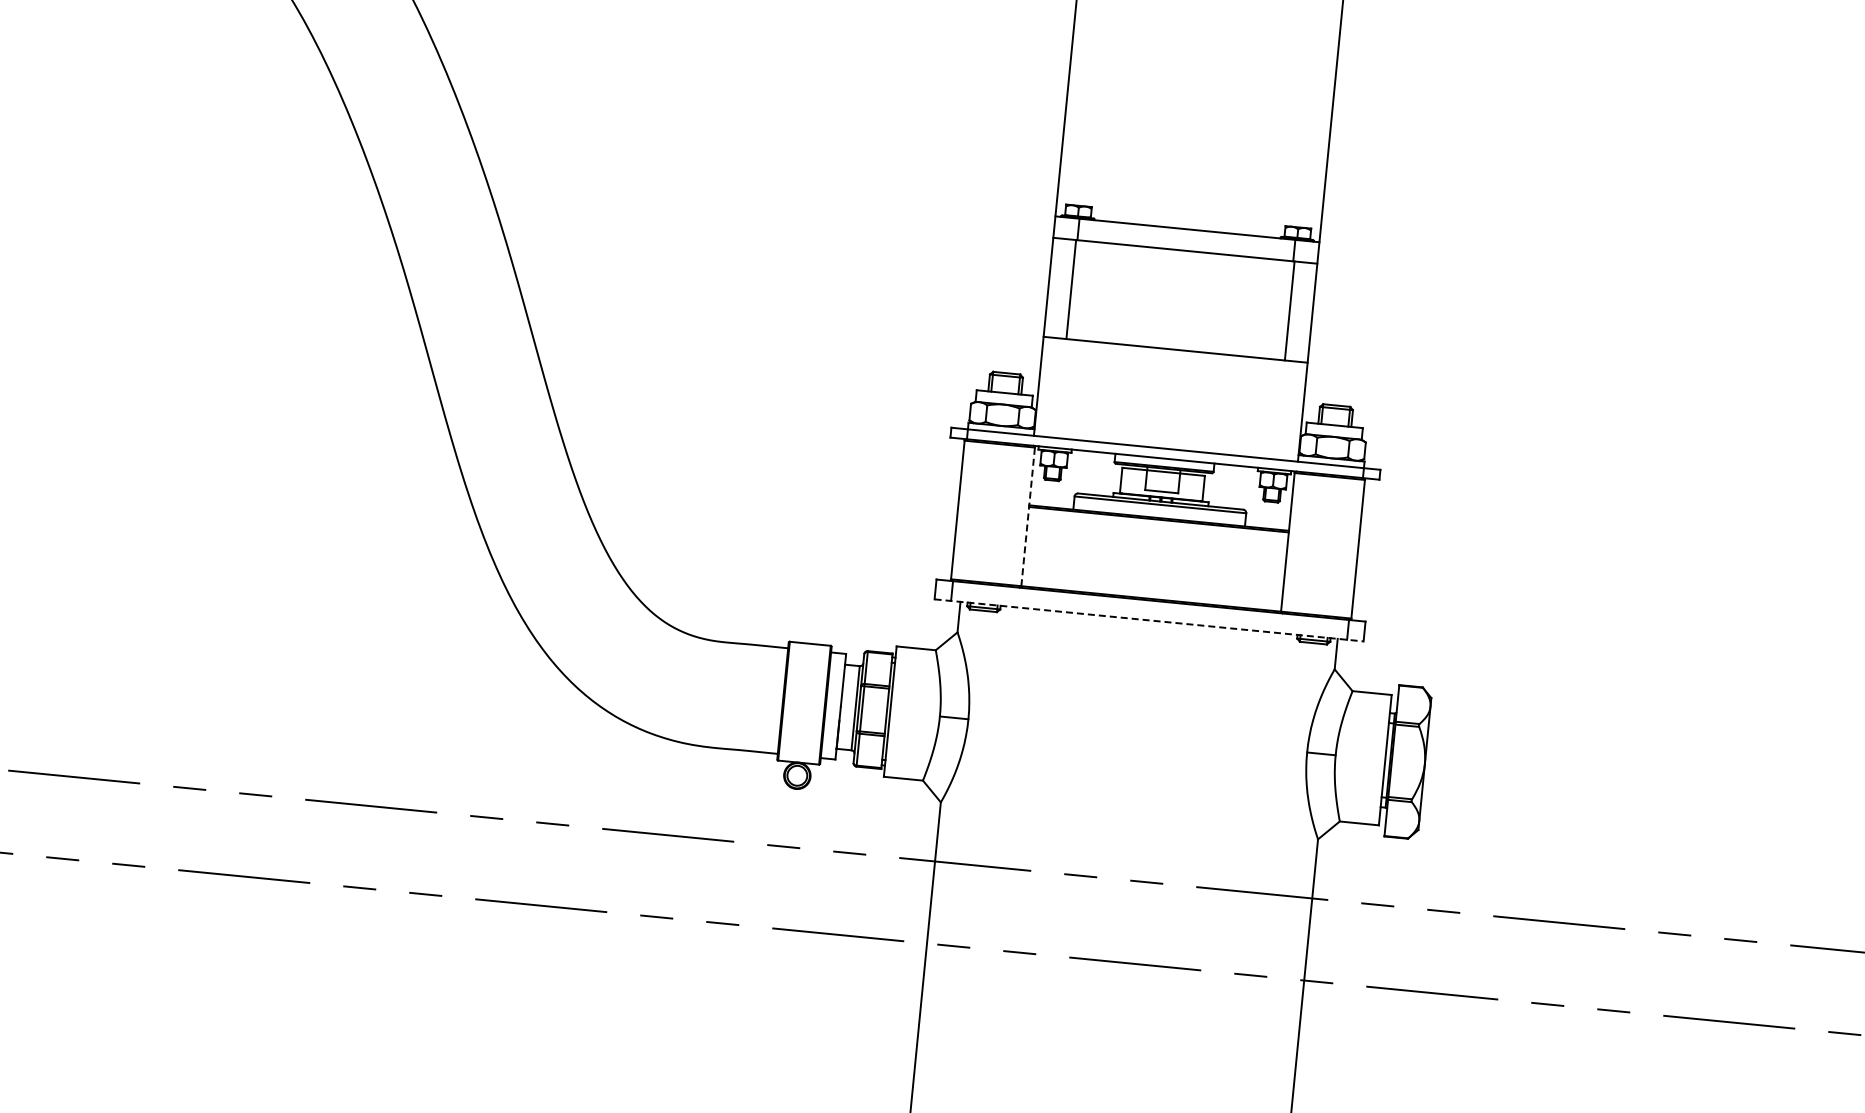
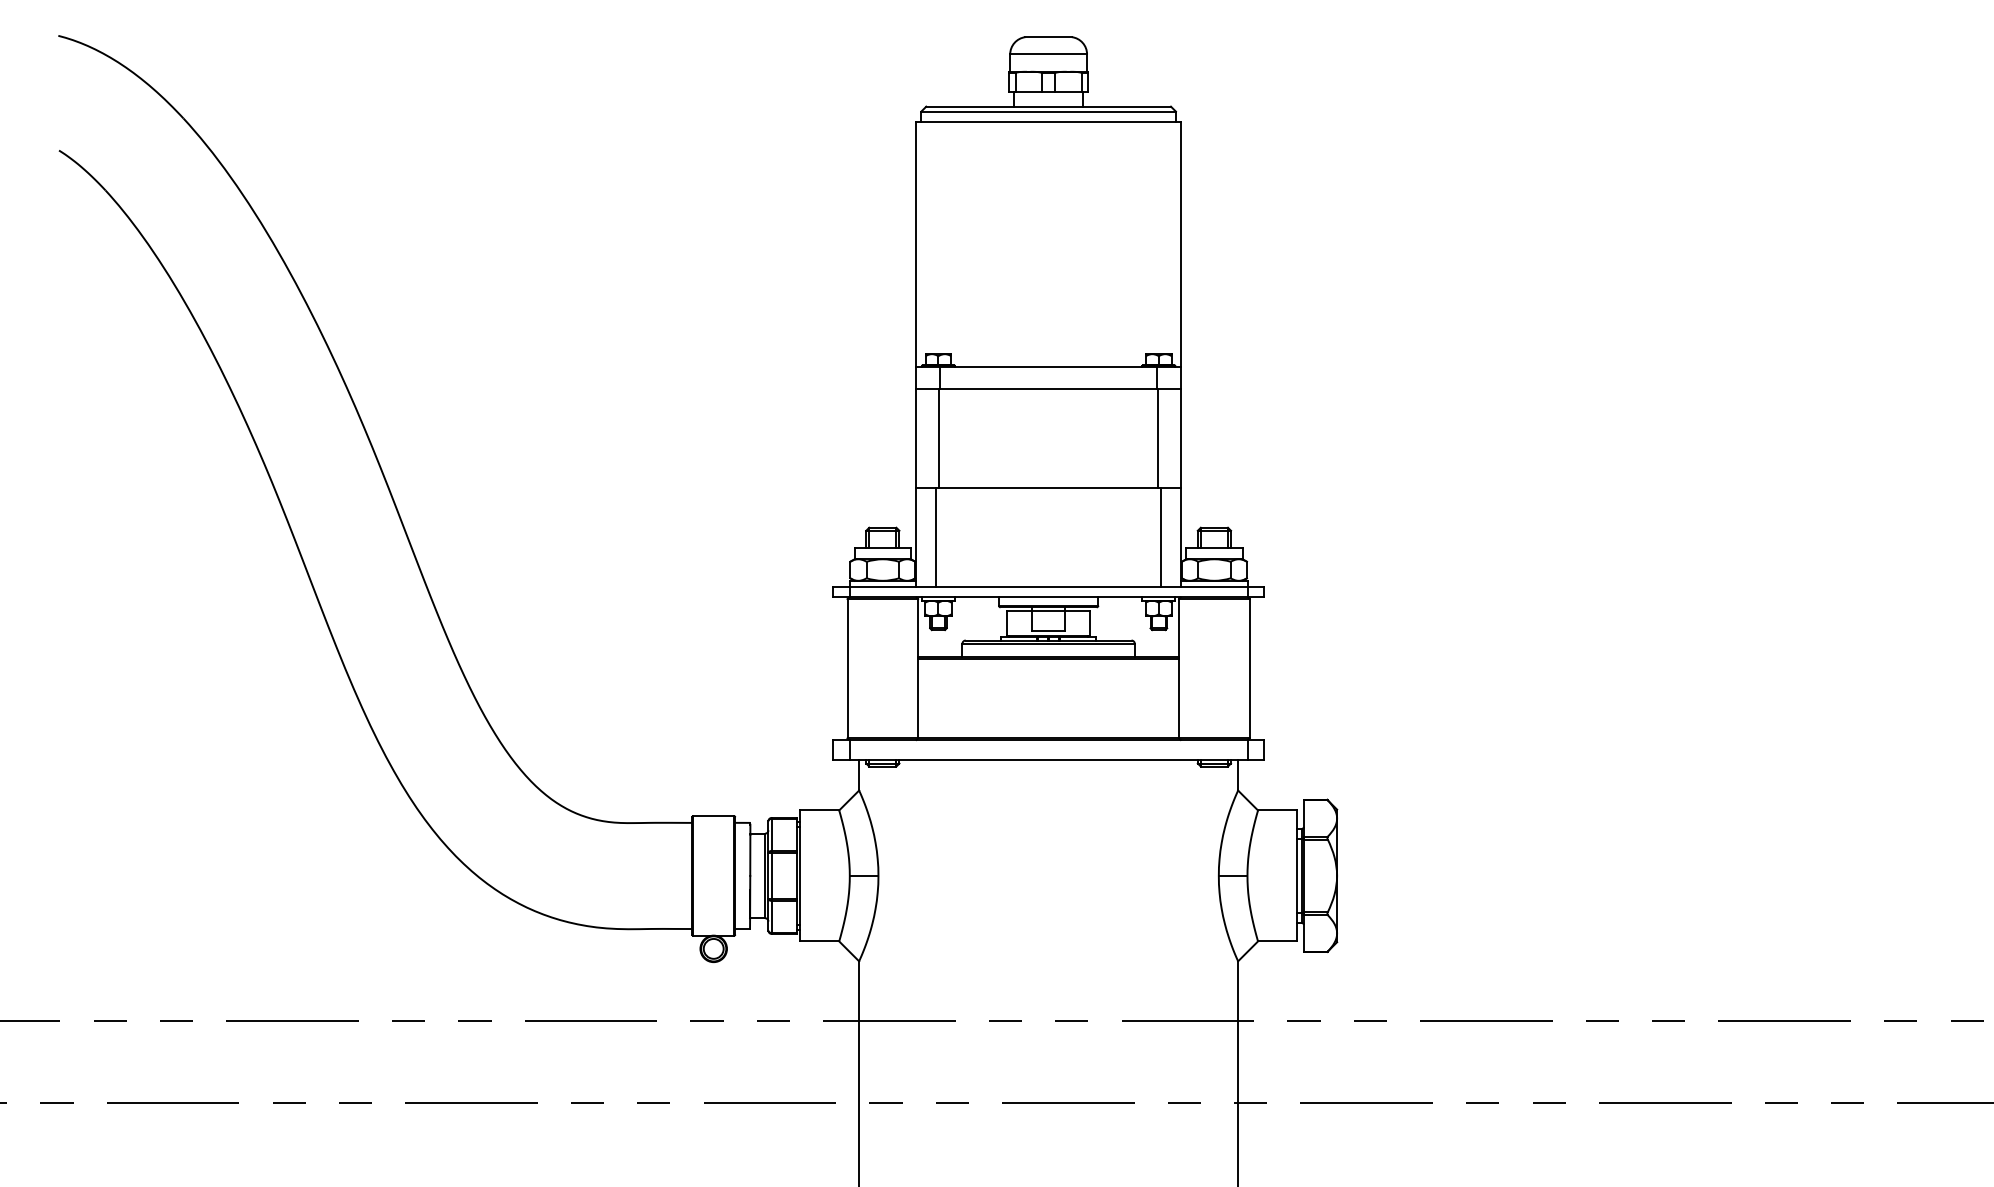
line: (1058, 388) -> (935, 537), added
line: (1283, 410) -> (1161, 537), added
line: (1028, 516) -> (918, 668), dashed -> solid
line: (1149, 619) -> (1048, 759), dashed -> solid

